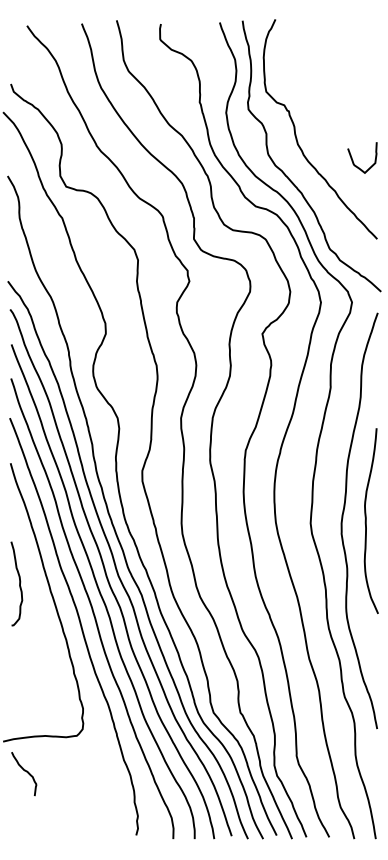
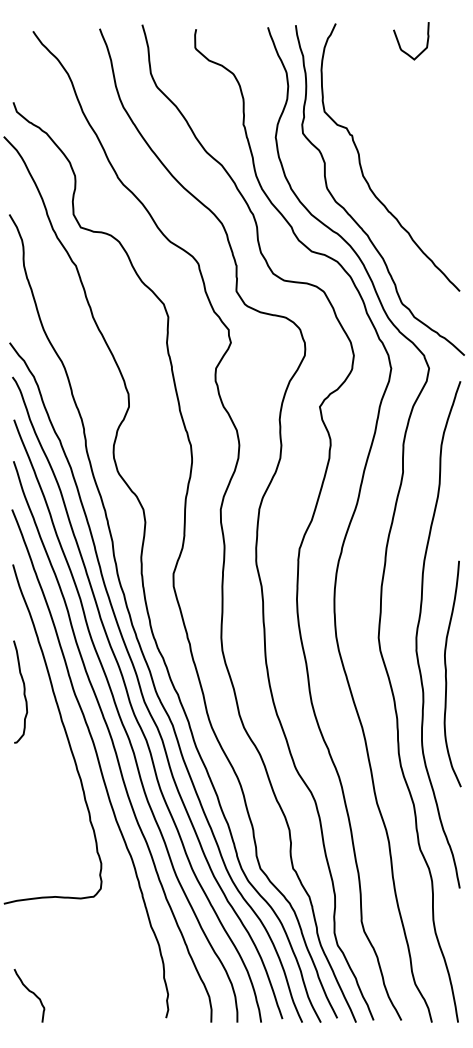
curve: (353, 160) -> (400, 44), moved
curve: (366, 520) -> (446, 673), moved
curve: (19, 583) -> (23, 691), moved
curve: (26, 772) -> (32, 993), moved

